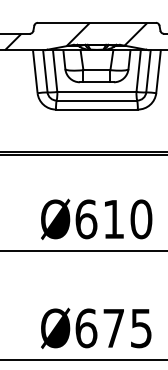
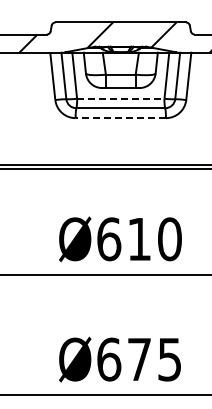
line: (96, 91) -> (120, 98), solid -> dashed
line: (96, 109) -> (120, 118), solid -> dashed

